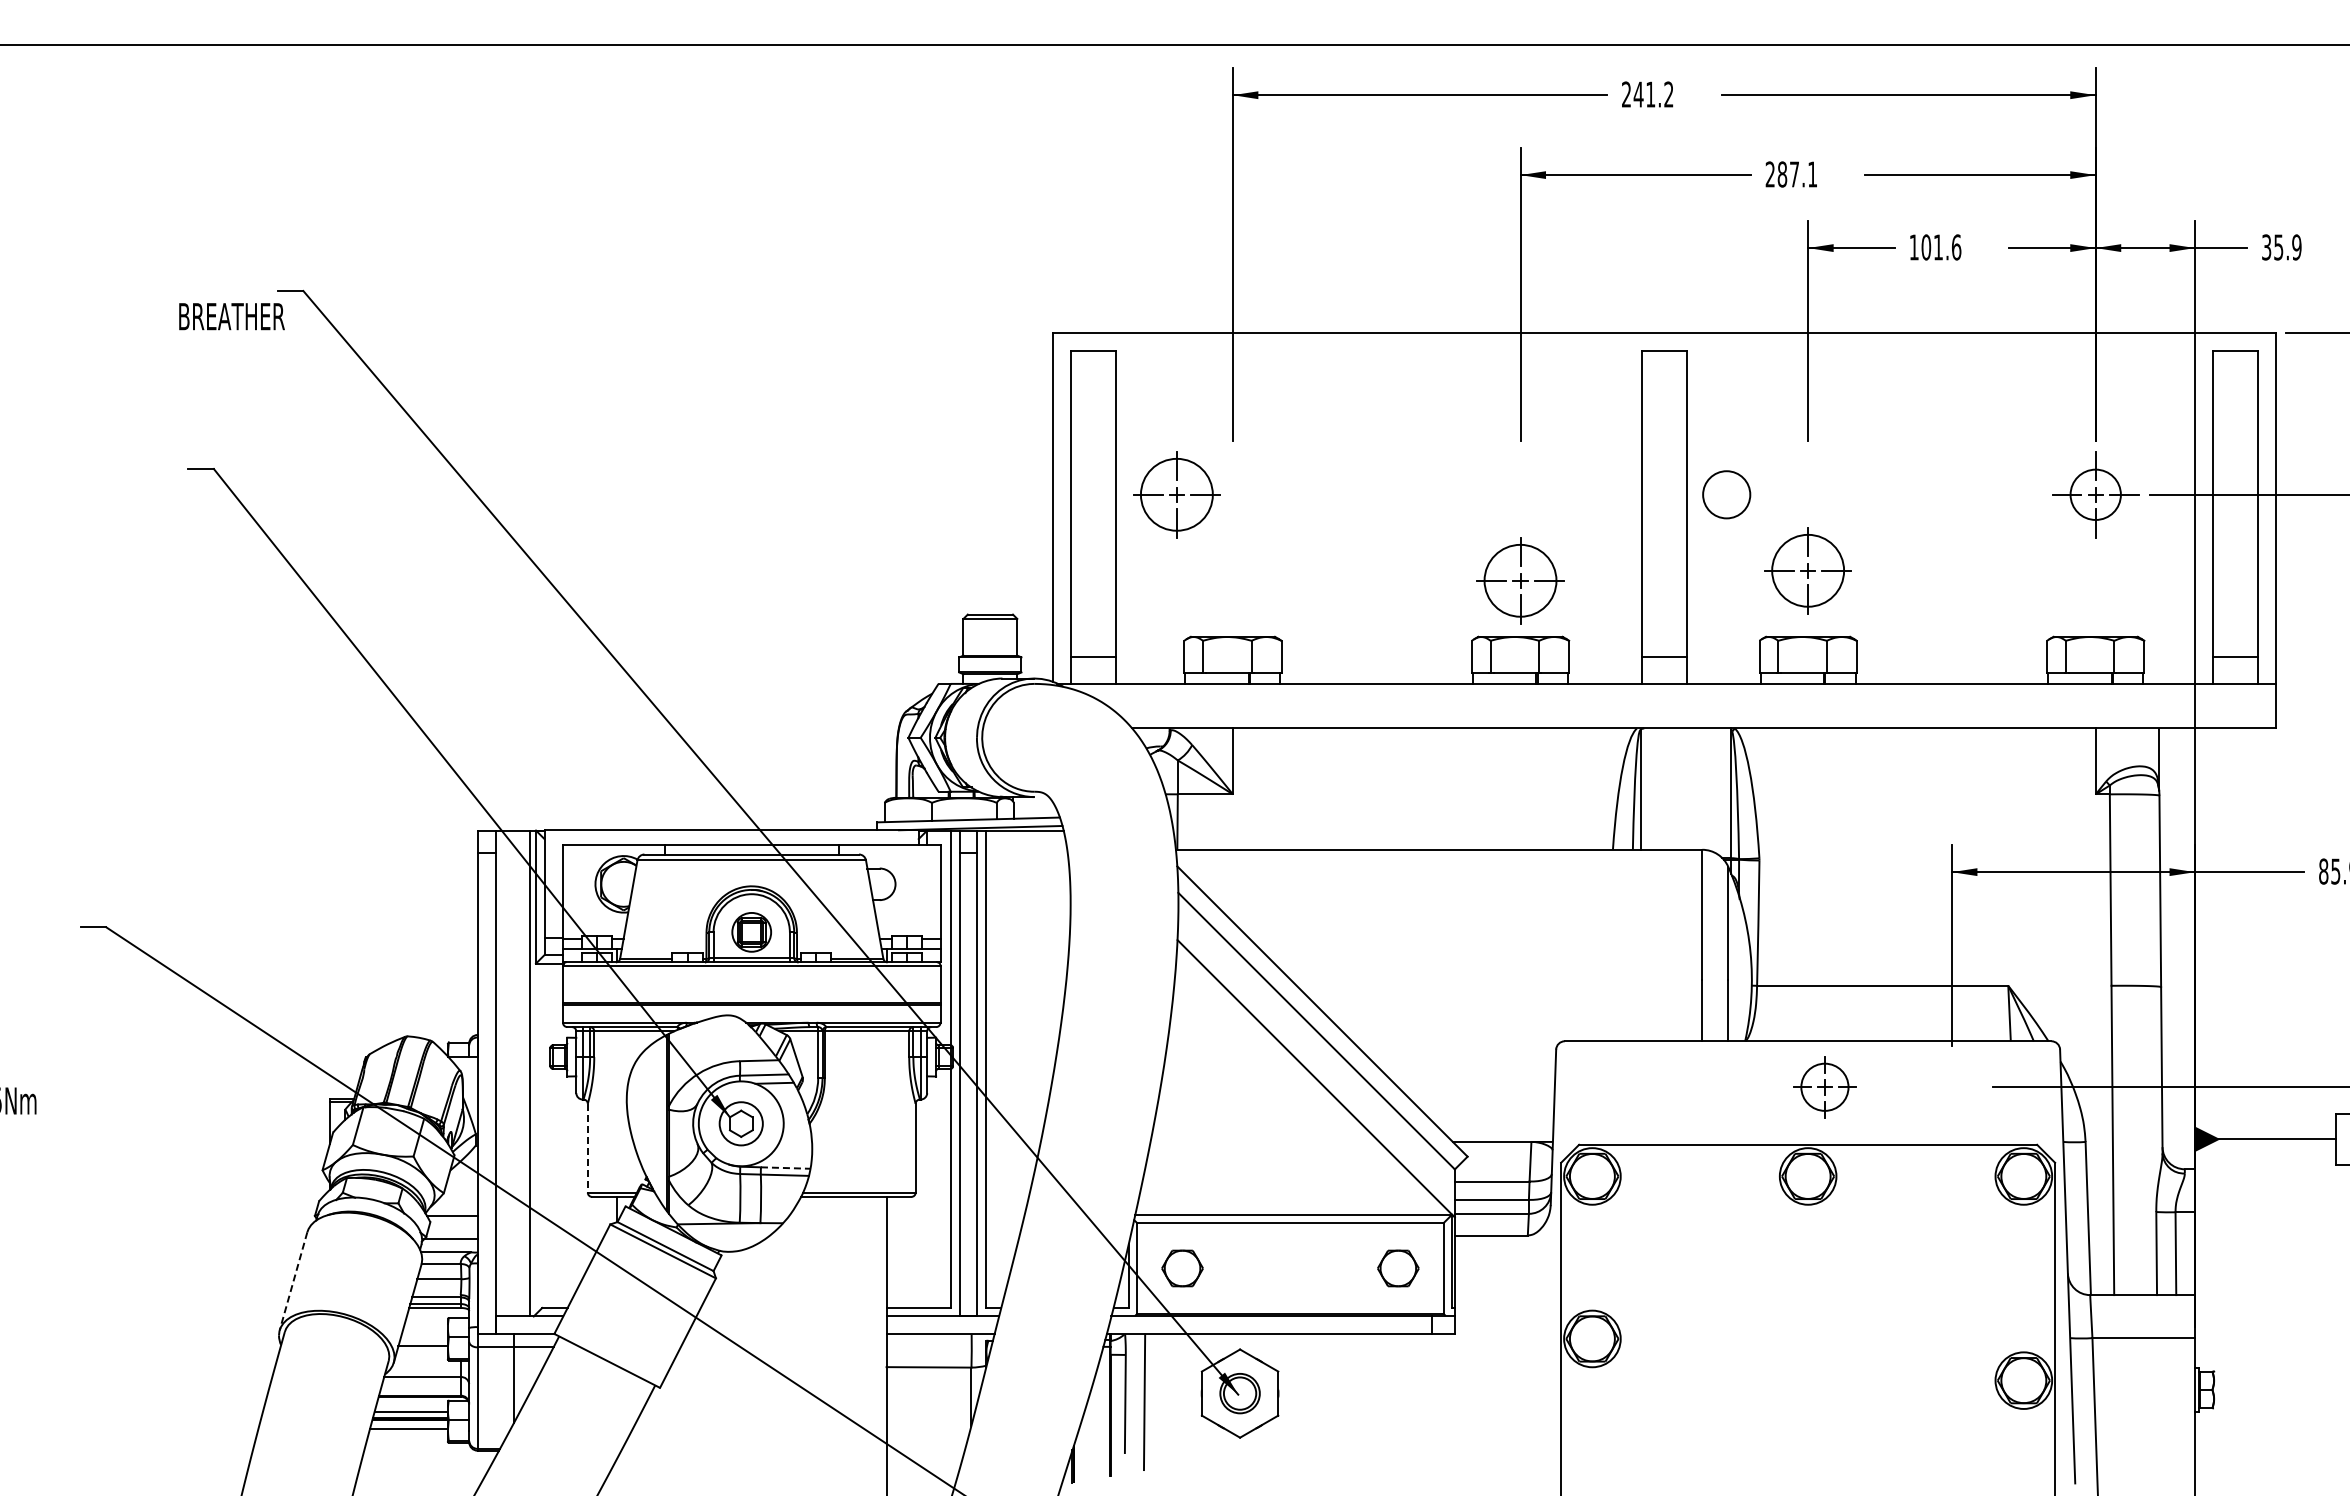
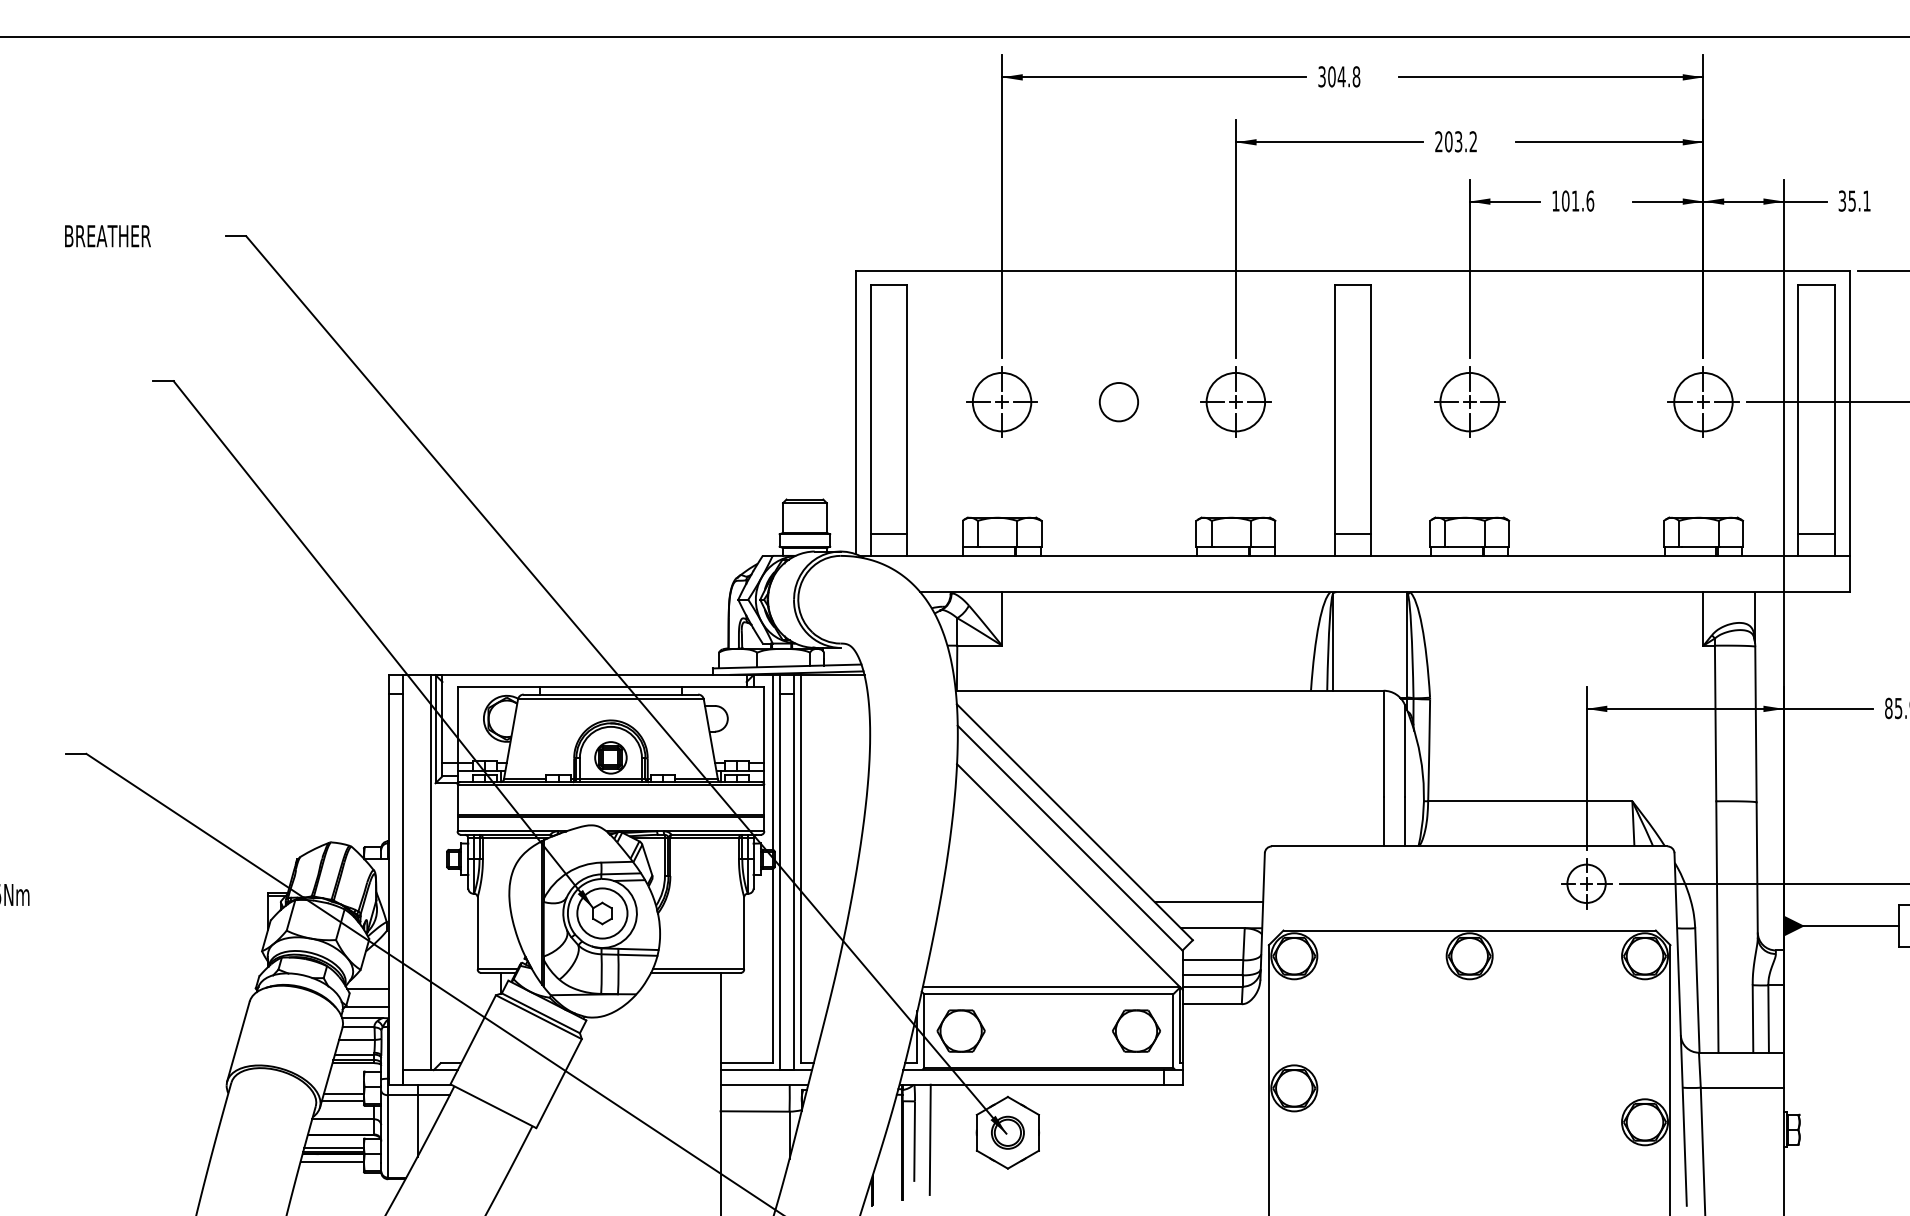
text: (1647, 94) -> (1339, 76), 241.2 -> 304.8
text: (1796, 174) -> (1460, 141), 287.1 -> 203.2
text: (2296, 247) -> (1866, 201), 35.9 -> 35.1
text: (231, 316) -> (107, 236), moved
part: (1176, 494) -> (1001, 401), moved
circle: (1726, 494) -> (1118, 401), moved
circle: (2095, 494) -> (1703, 401), size x1.43
part: (1807, 570) -> (1469, 401), moved
part: (1520, 580) -> (1235, 401), moved
part: (1824, 1087) -> (1586, 883), moved
line: (1487, 1110) -> (1209, 902), added
circle: (741, 1123) -> (602, 913), size x1.43
line: (587, 1148) -> (477, 933), dashed -> solid
line: (785, 1168) -> (638, 949), dashed -> solid
part: (1182, 1268) -> (961, 1031), size x1.43
part: (1398, 1268) -> (1136, 1031), size x1.43
line: (293, 1281) -> (238, 1041), dashed -> solid
line: (422, 1354) -> (343, 1101), added

